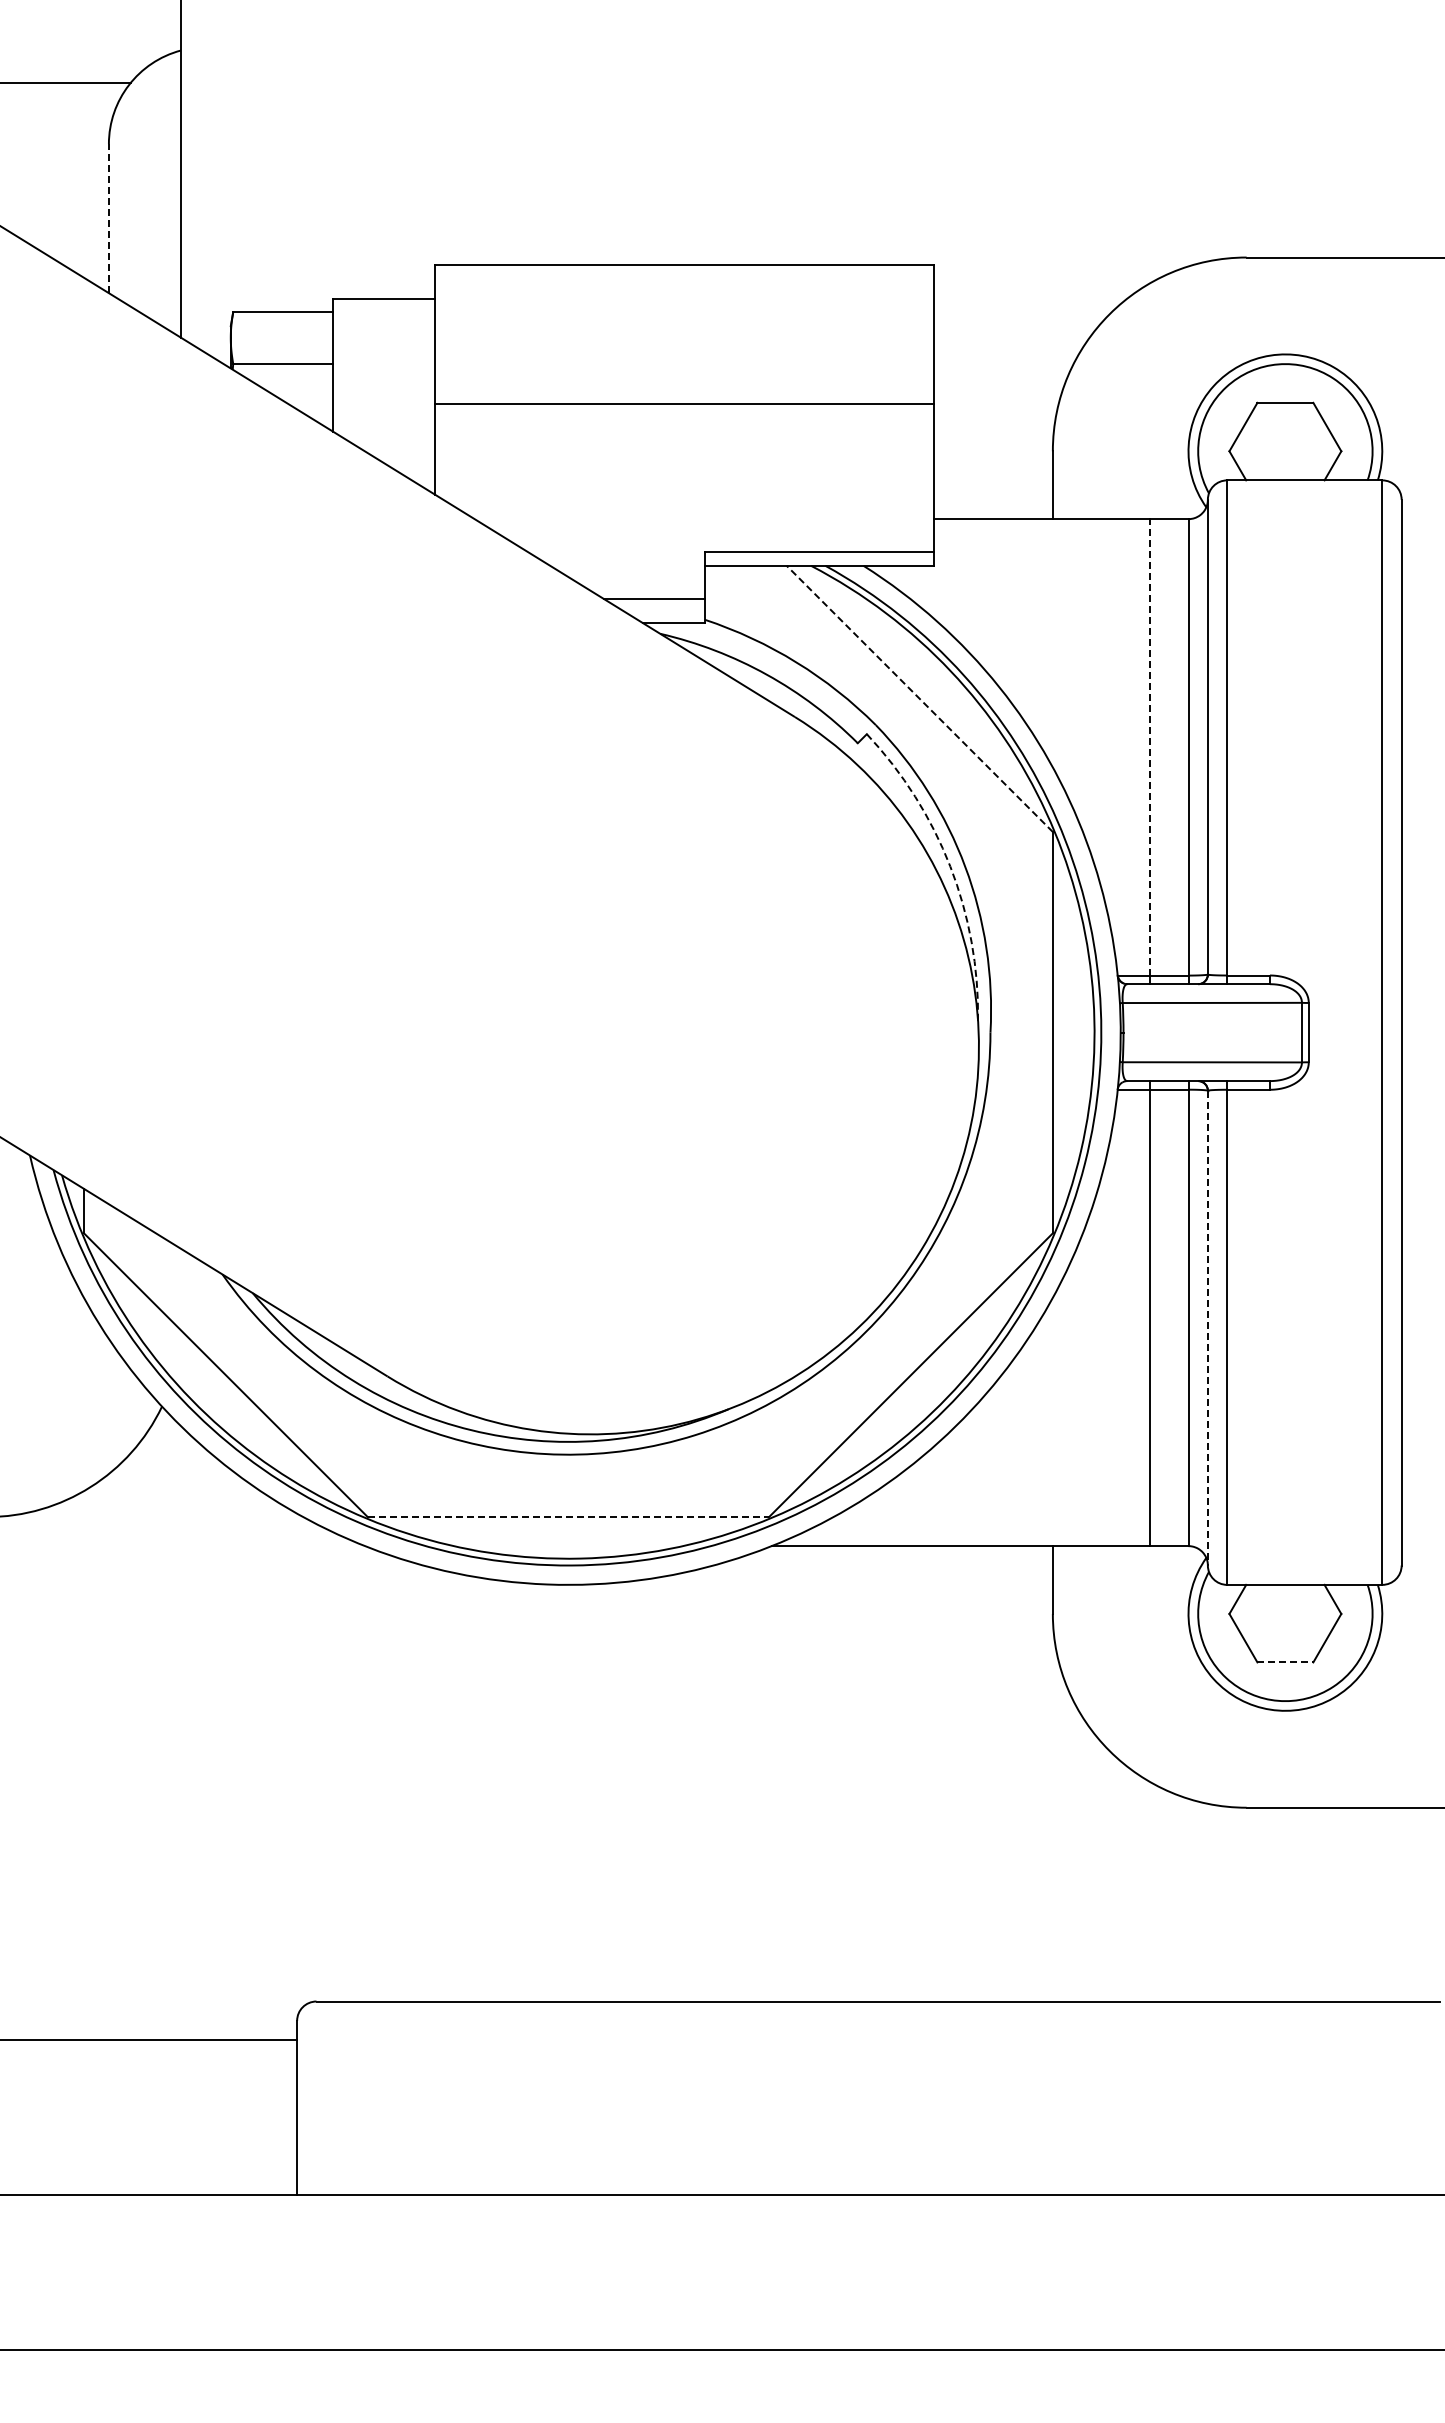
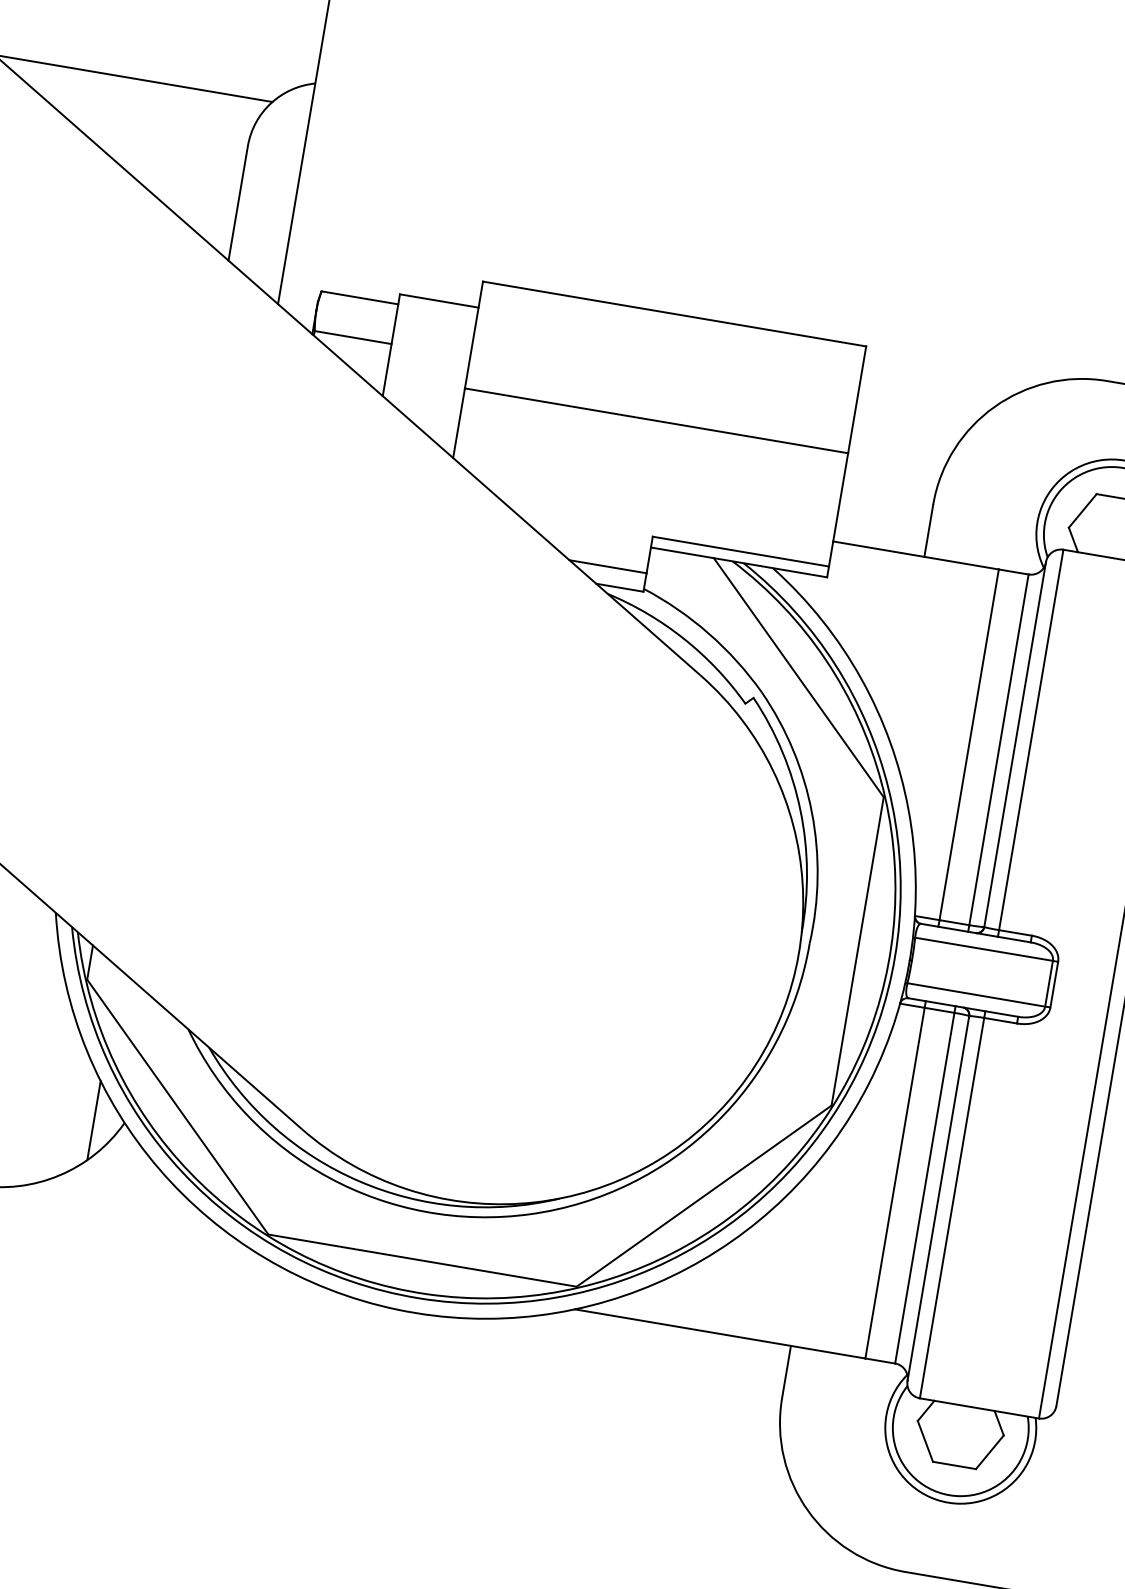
line: (108, 218) -> (237, 203), dashed -> solid
line: (919, 698) -> (798, 677), dashed -> solid
line: (1149, 746) -> (969, 744), dashed -> solid
arc: (950, 866) -> (800, 810), dashed -> solid
line: (1207, 1328) -> (938, 1198), dashed -> solid
line: (122, 1409) -> (93, 1120), added
line: (568, 1517) -> (422, 1260), dashed -> solid
line: (1285, 1662) -> (954, 1465), dashed -> solid

